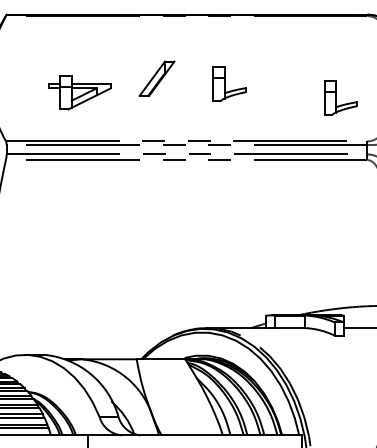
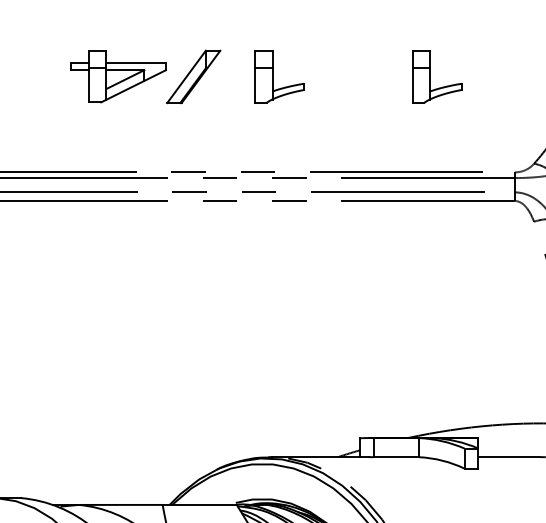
part: (229, 83) -> (279, 76), moved
part: (79, 92) -> (118, 76), moved
part: (340, 97) -> (437, 76), moved

